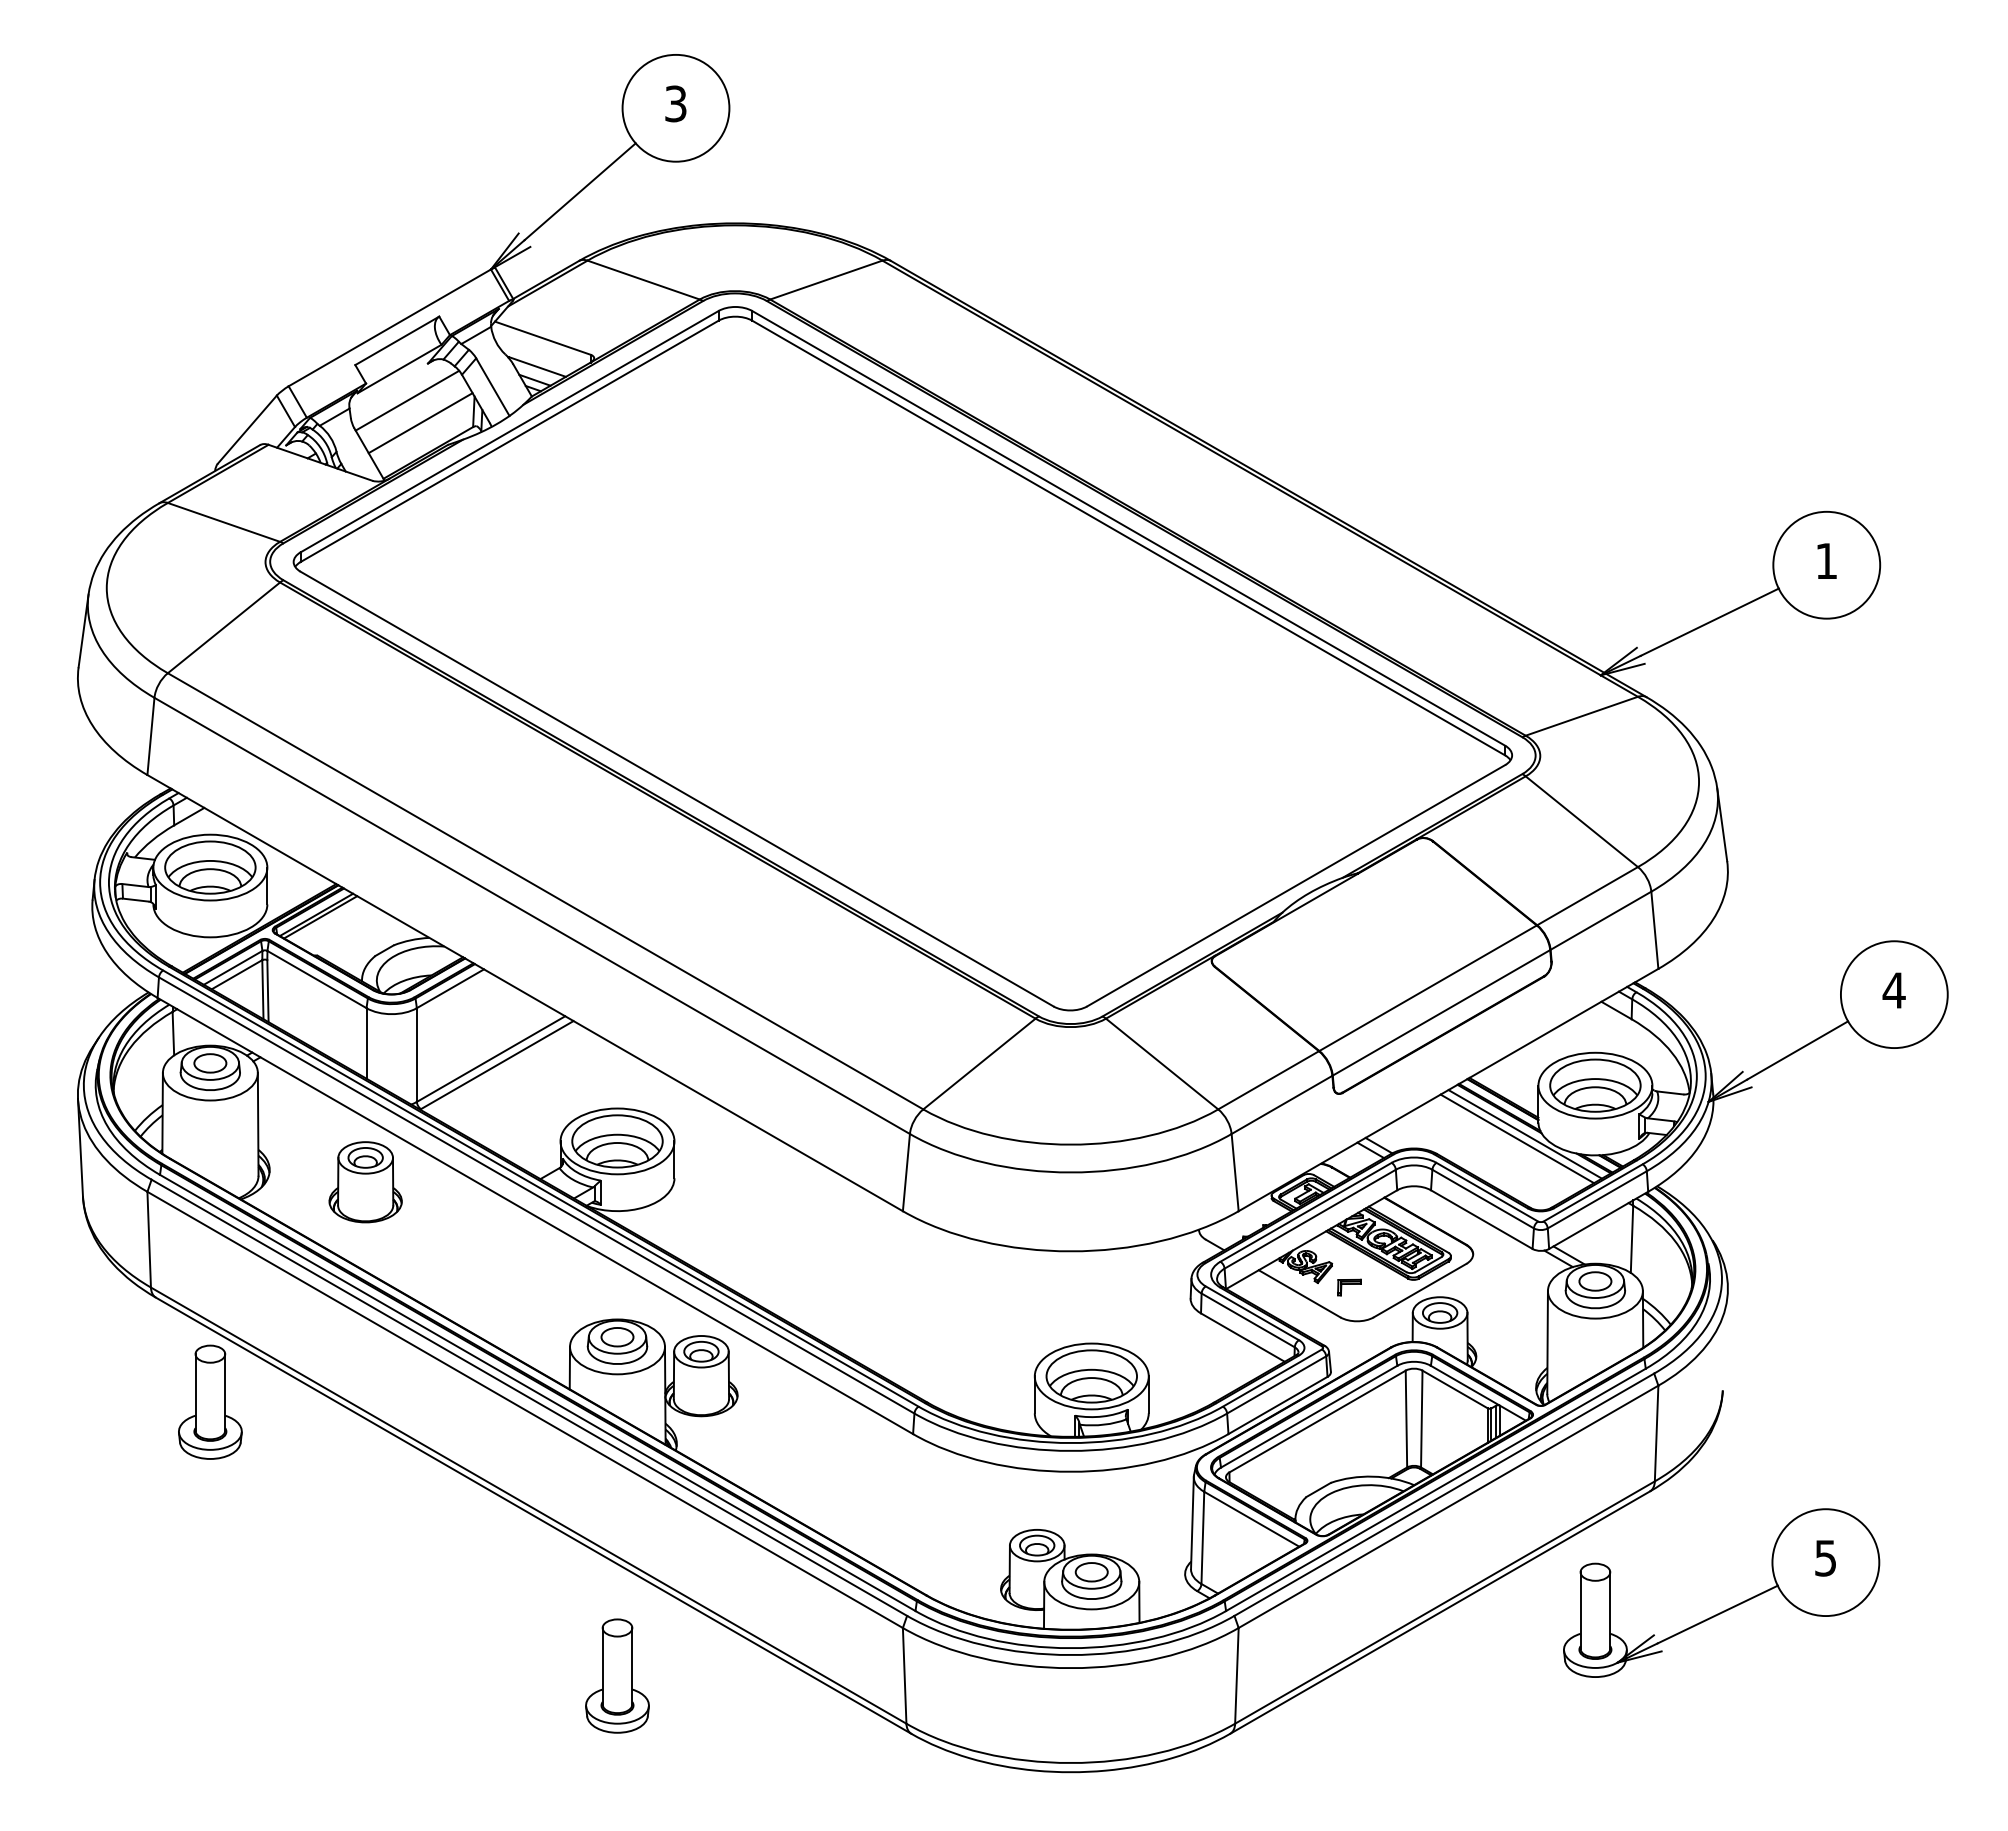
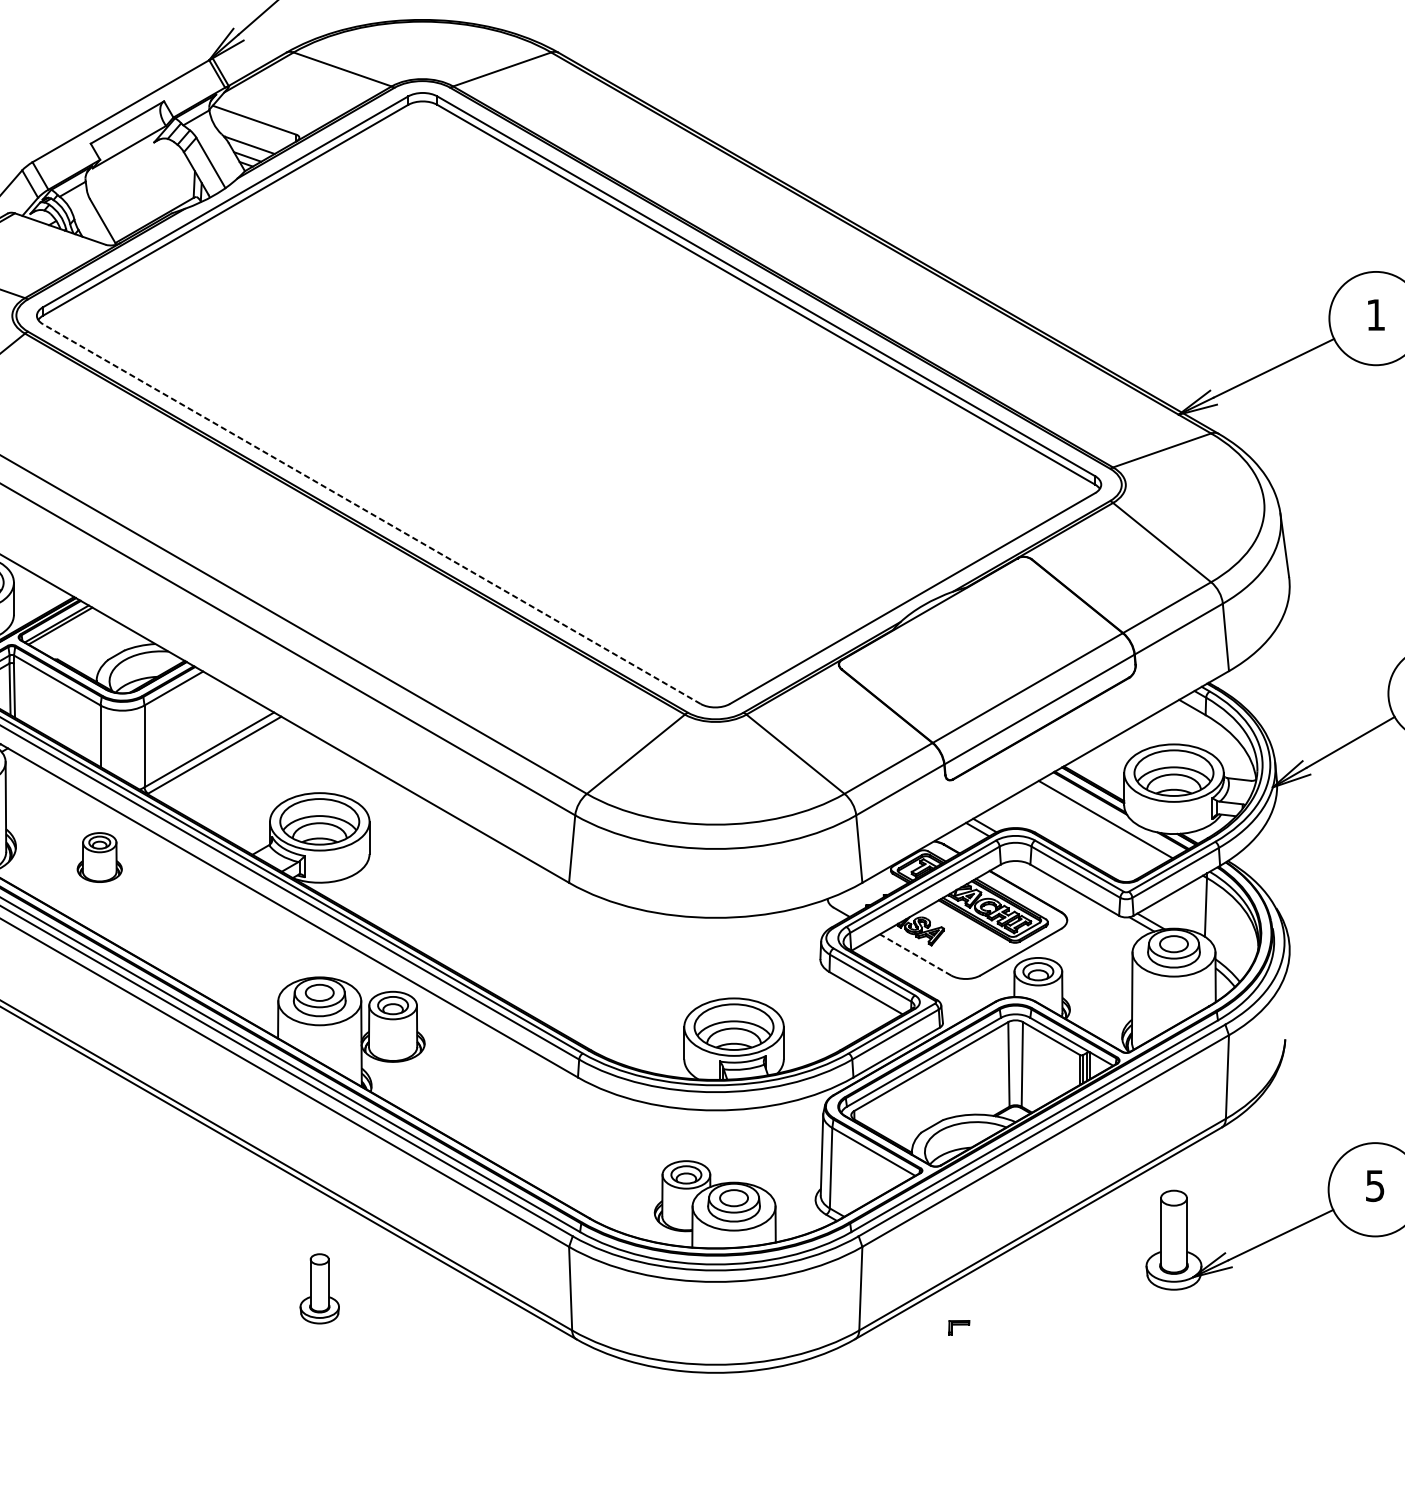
line: (407, 400) -> (136, 174), removed
line: (420, 423) -> (147, 194), removed
line: (677, 789) -> (372, 514), solid -> dashed
line: (1524, 1134) -> (1112, 815), removed
part: (365, 1182) -> (99, 857), size x0.7
part: (1349, 1287) -> (959, 1327), moved
line: (1299, 1293) -> (915, 954), solid -> dashed
part: (617, 1675) -> (319, 1288), size x0.7

